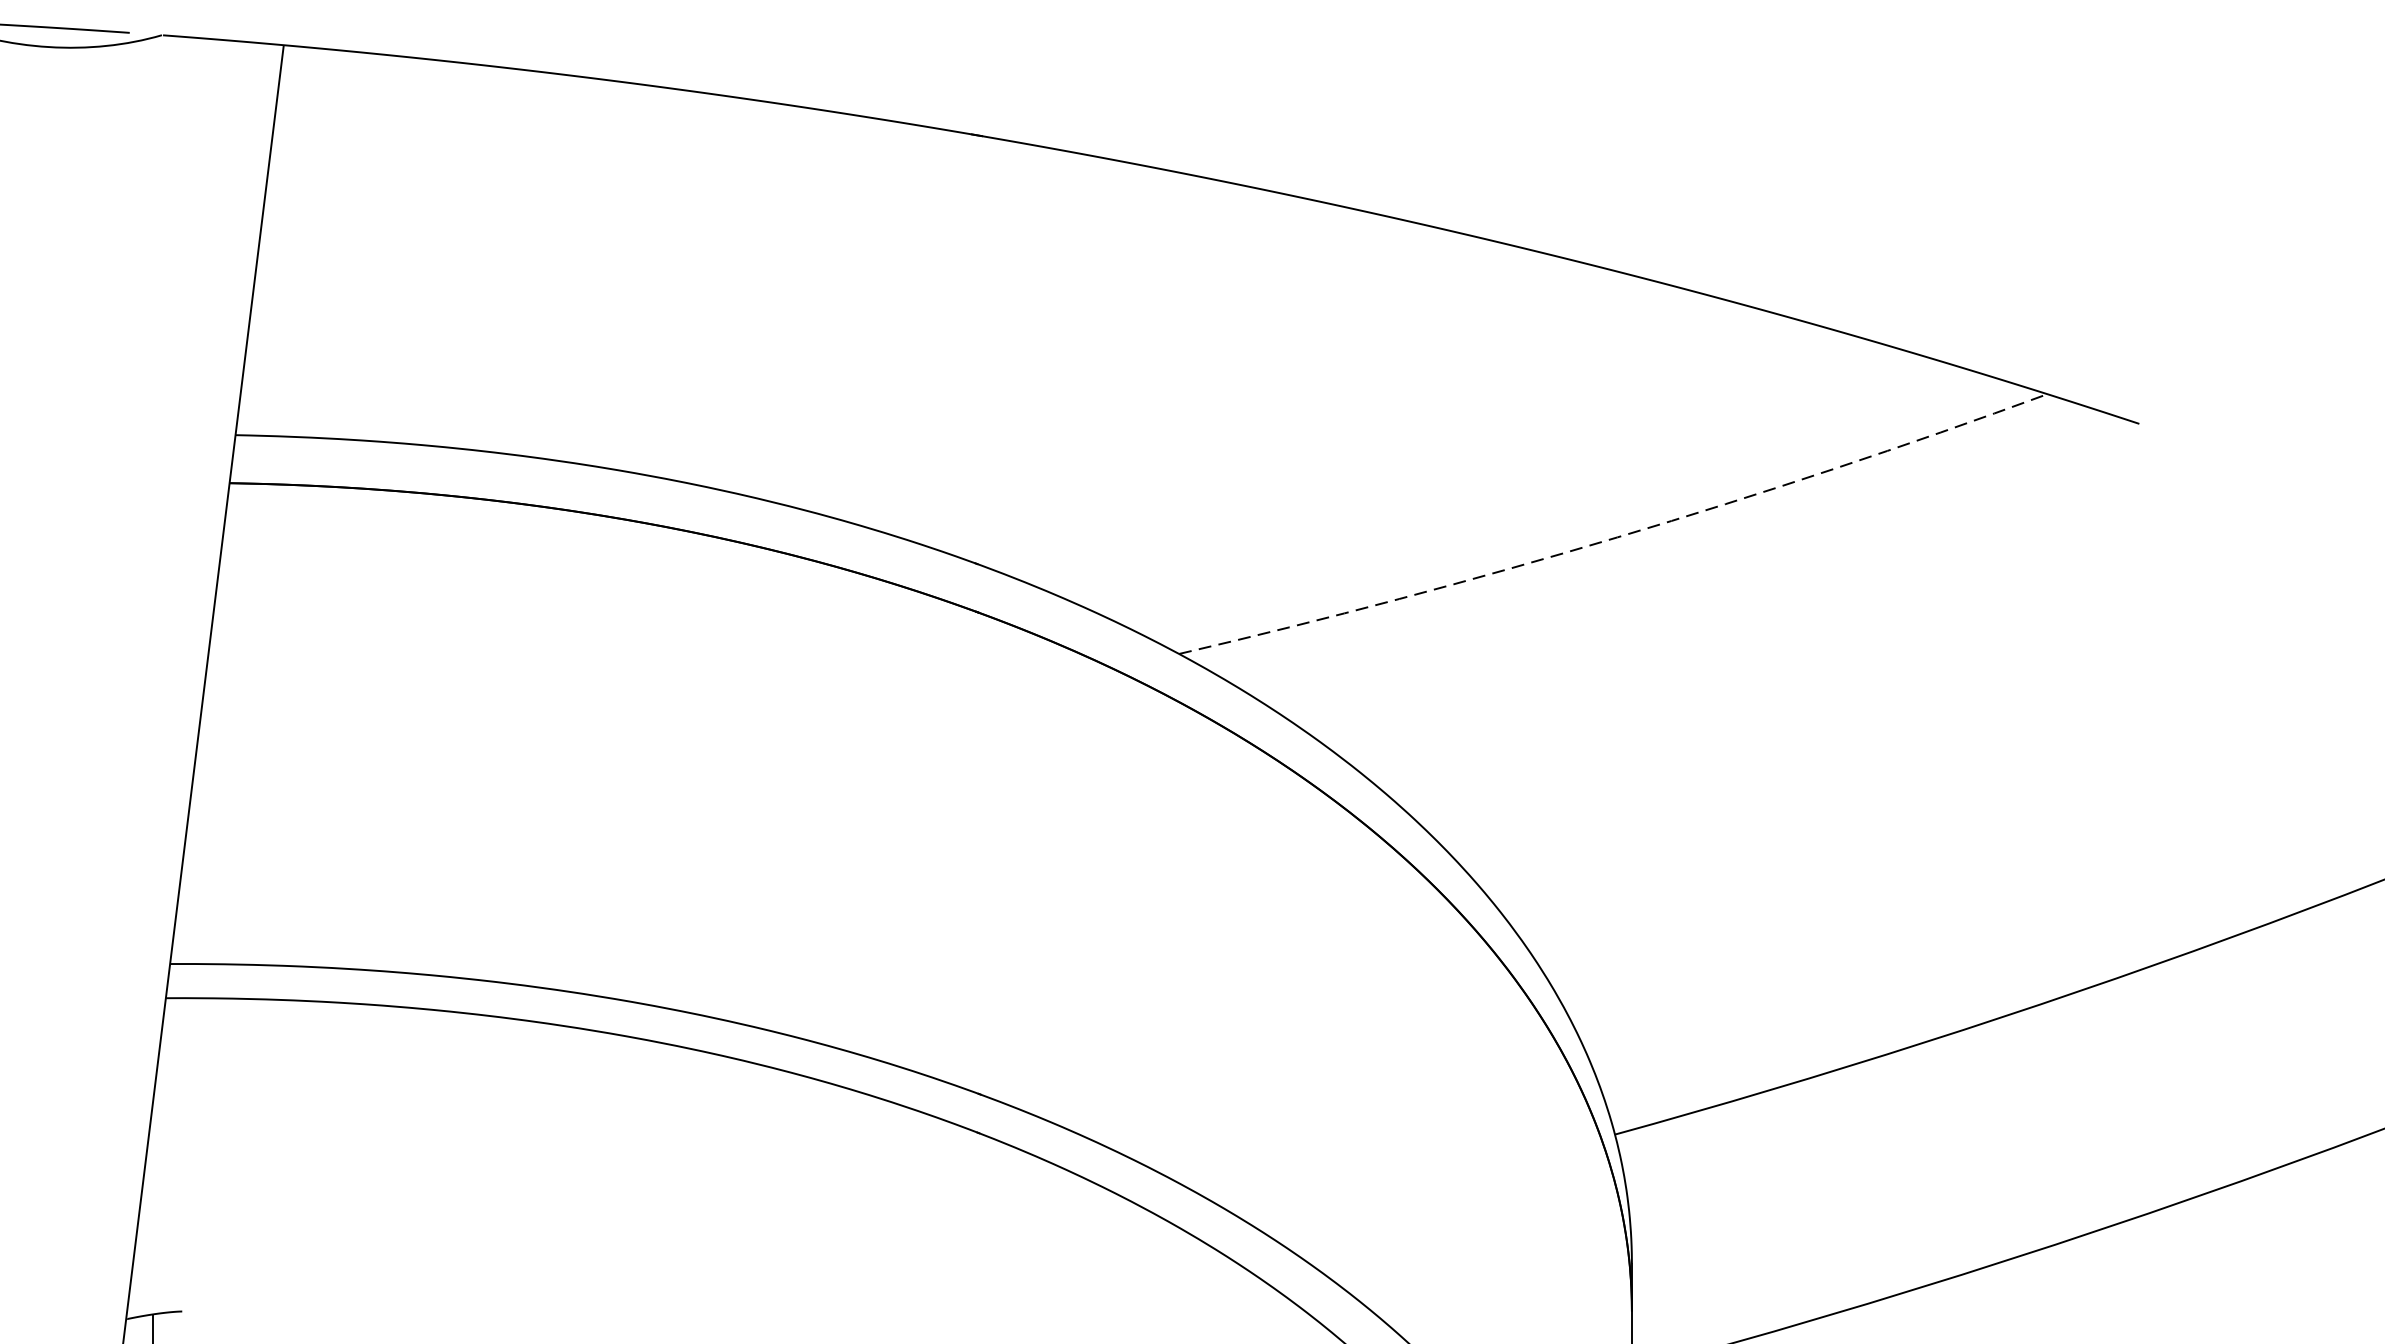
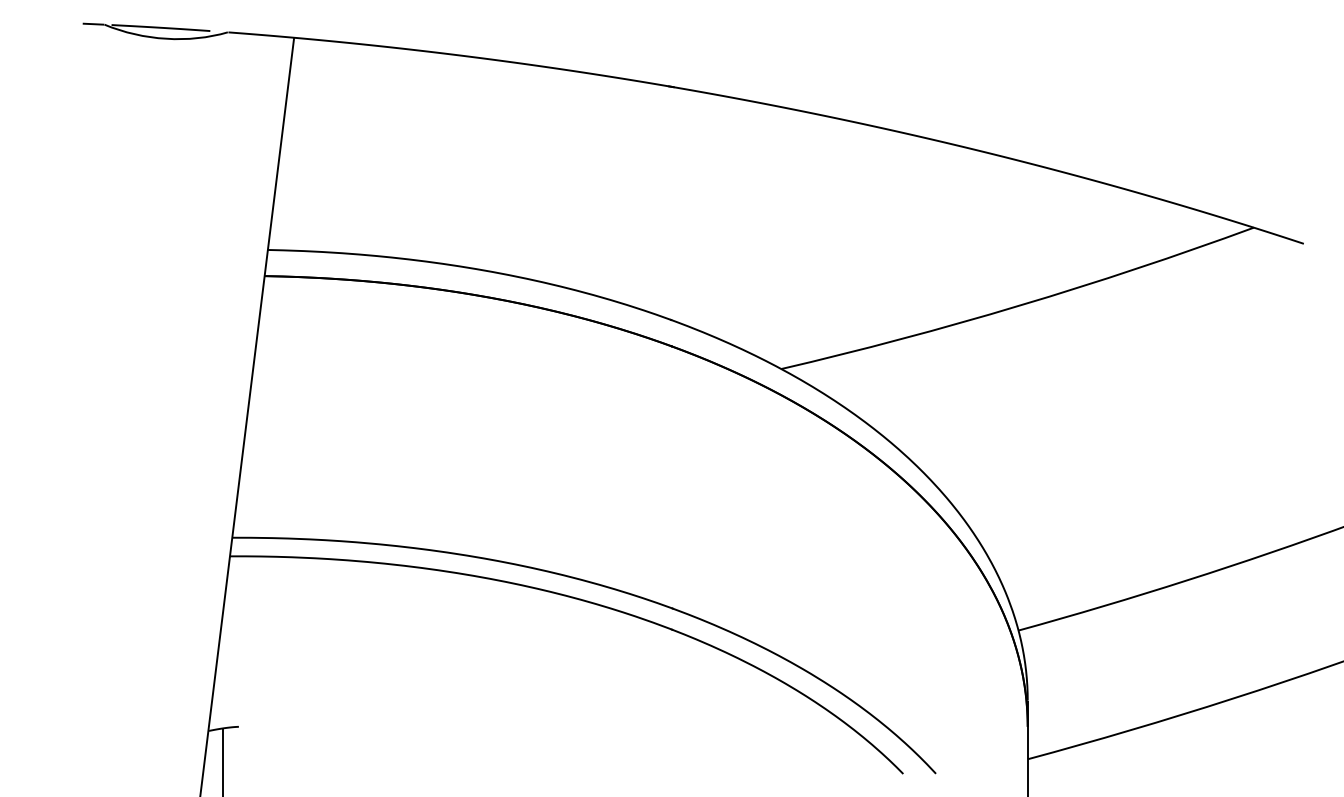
line: (1616, 537) -> (1019, 305), dashed -> solid

